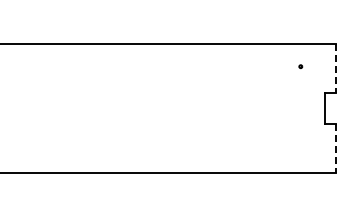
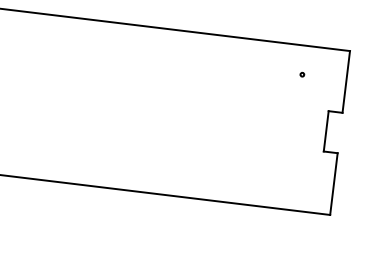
line: (335, 68) -> (346, 82), dashed -> solid
line: (335, 149) -> (333, 184), dashed -> solid

